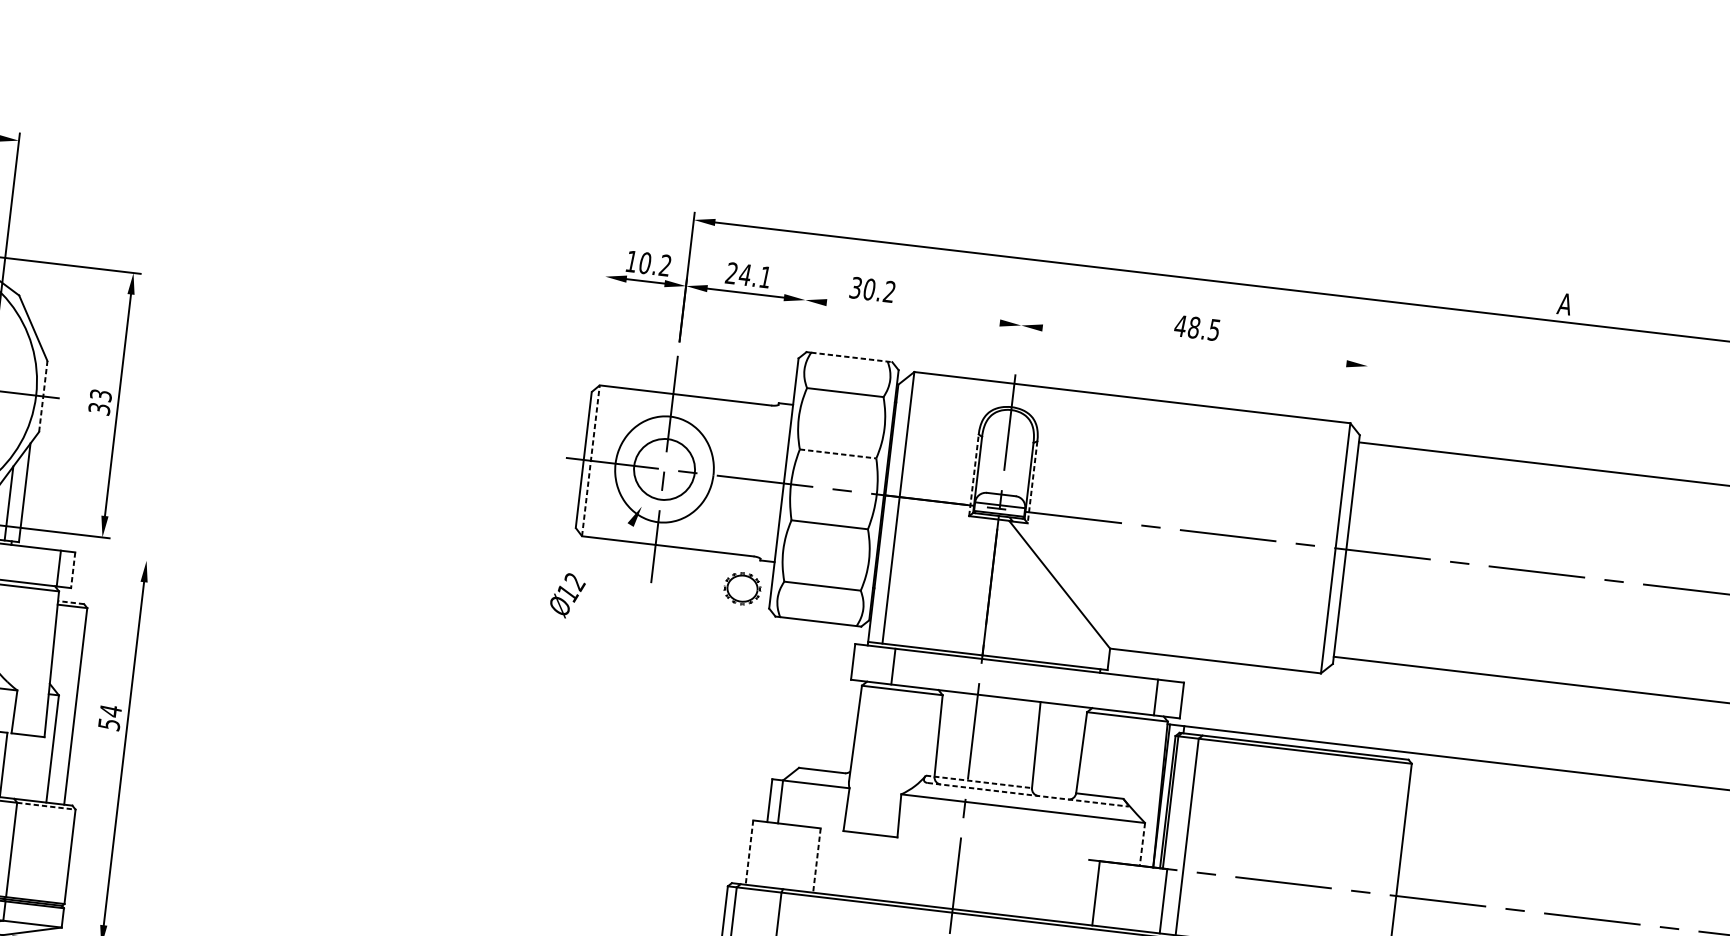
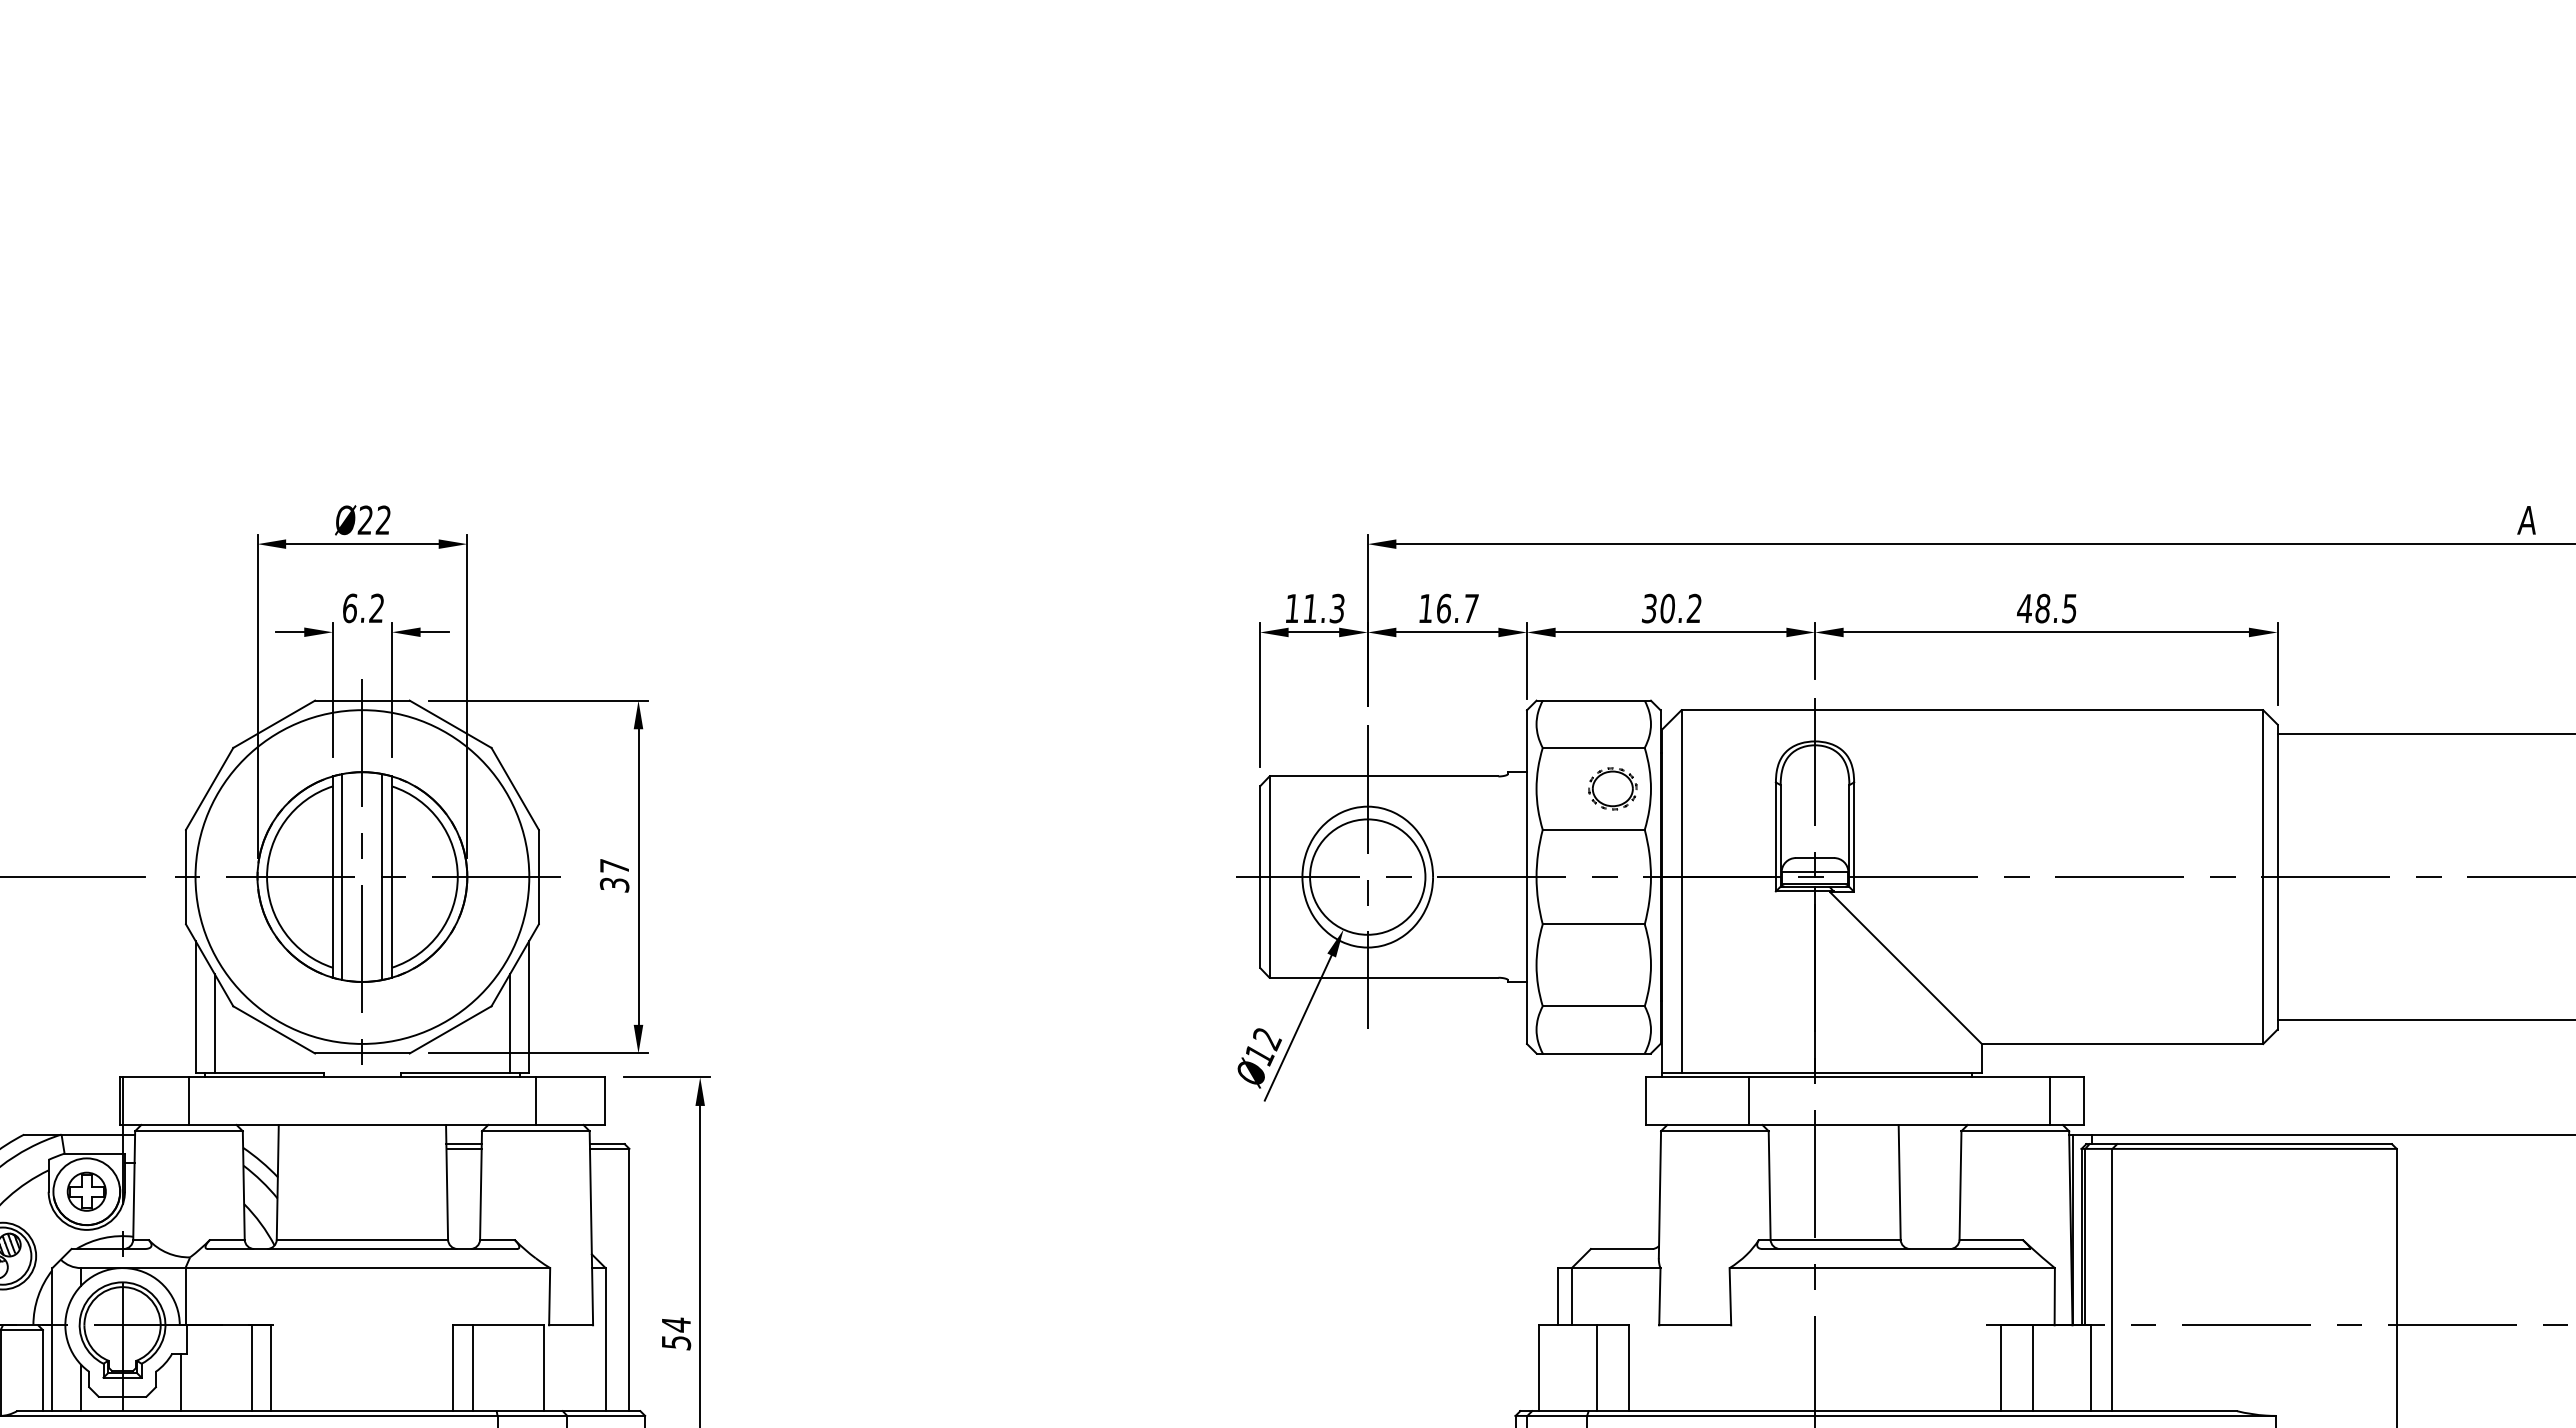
text: (655, 264) -> (1323, 608), 10.2 -> 11.3
text: (748, 275) -> (1448, 608), 24.1 -> 16.7
text: (872, 289) -> (1671, 608), moved
line: (912, 312) -> (1670, 632), added
line: (803, 321) -> (1527, 660), added
line: (599, 323) -> (1259, 694), added
line: (1020, 339) -> (1815, 650), added
line: (1194, 345) -> (2045, 632), added
line: (852, 357) -> (1597, 700), dashed -> solid
line: (1365, 389) -> (2277, 663), added
text: (100, 395) -> (614, 866), 33 -> 37
line: (43, 396) -> (538, 876), dashed -> solid
line: (837, 453) -> (1593, 829), dashed -> solid
line: (590, 461) -> (1269, 877), dashed -> solid
circle: (664, 468) -> (1367, 876), size x1.43
line: (973, 474) -> (1775, 836), dashed -> solid
line: (1032, 482) -> (1854, 837), dashed -> solid
line: (121, 557) -> (666, 1077), added
line: (58, 568) -> (535, 1101), moved
line: (73, 570) -> (605, 1101), dashed -> solid
line: (598, 576) -> (1297, 1027), added
part: (742, 588) -> (1612, 788), moved
line: (70, 602) -> (606, 1144), dashed -> solid
line: (893, 666) -> (1749, 1101), moved
text: (110, 717) -> (676, 1333), moved
line: (978, 781) -> (1829, 1239), dashed -> solid
line: (1028, 795) -> (1896, 1249), dashed -> solid
line: (46, 805) -> (606, 1415), dashed -> solid
line: (1142, 844) -> (2054, 1296), dashed -> solid
line: (749, 852) -> (1538, 1368), dashed -> solid
line: (792, 857) -> (1596, 1368), added
line: (816, 860) -> (1628, 1368), dashed -> solid
line: (1120, 896) -> (2033, 1368), added

